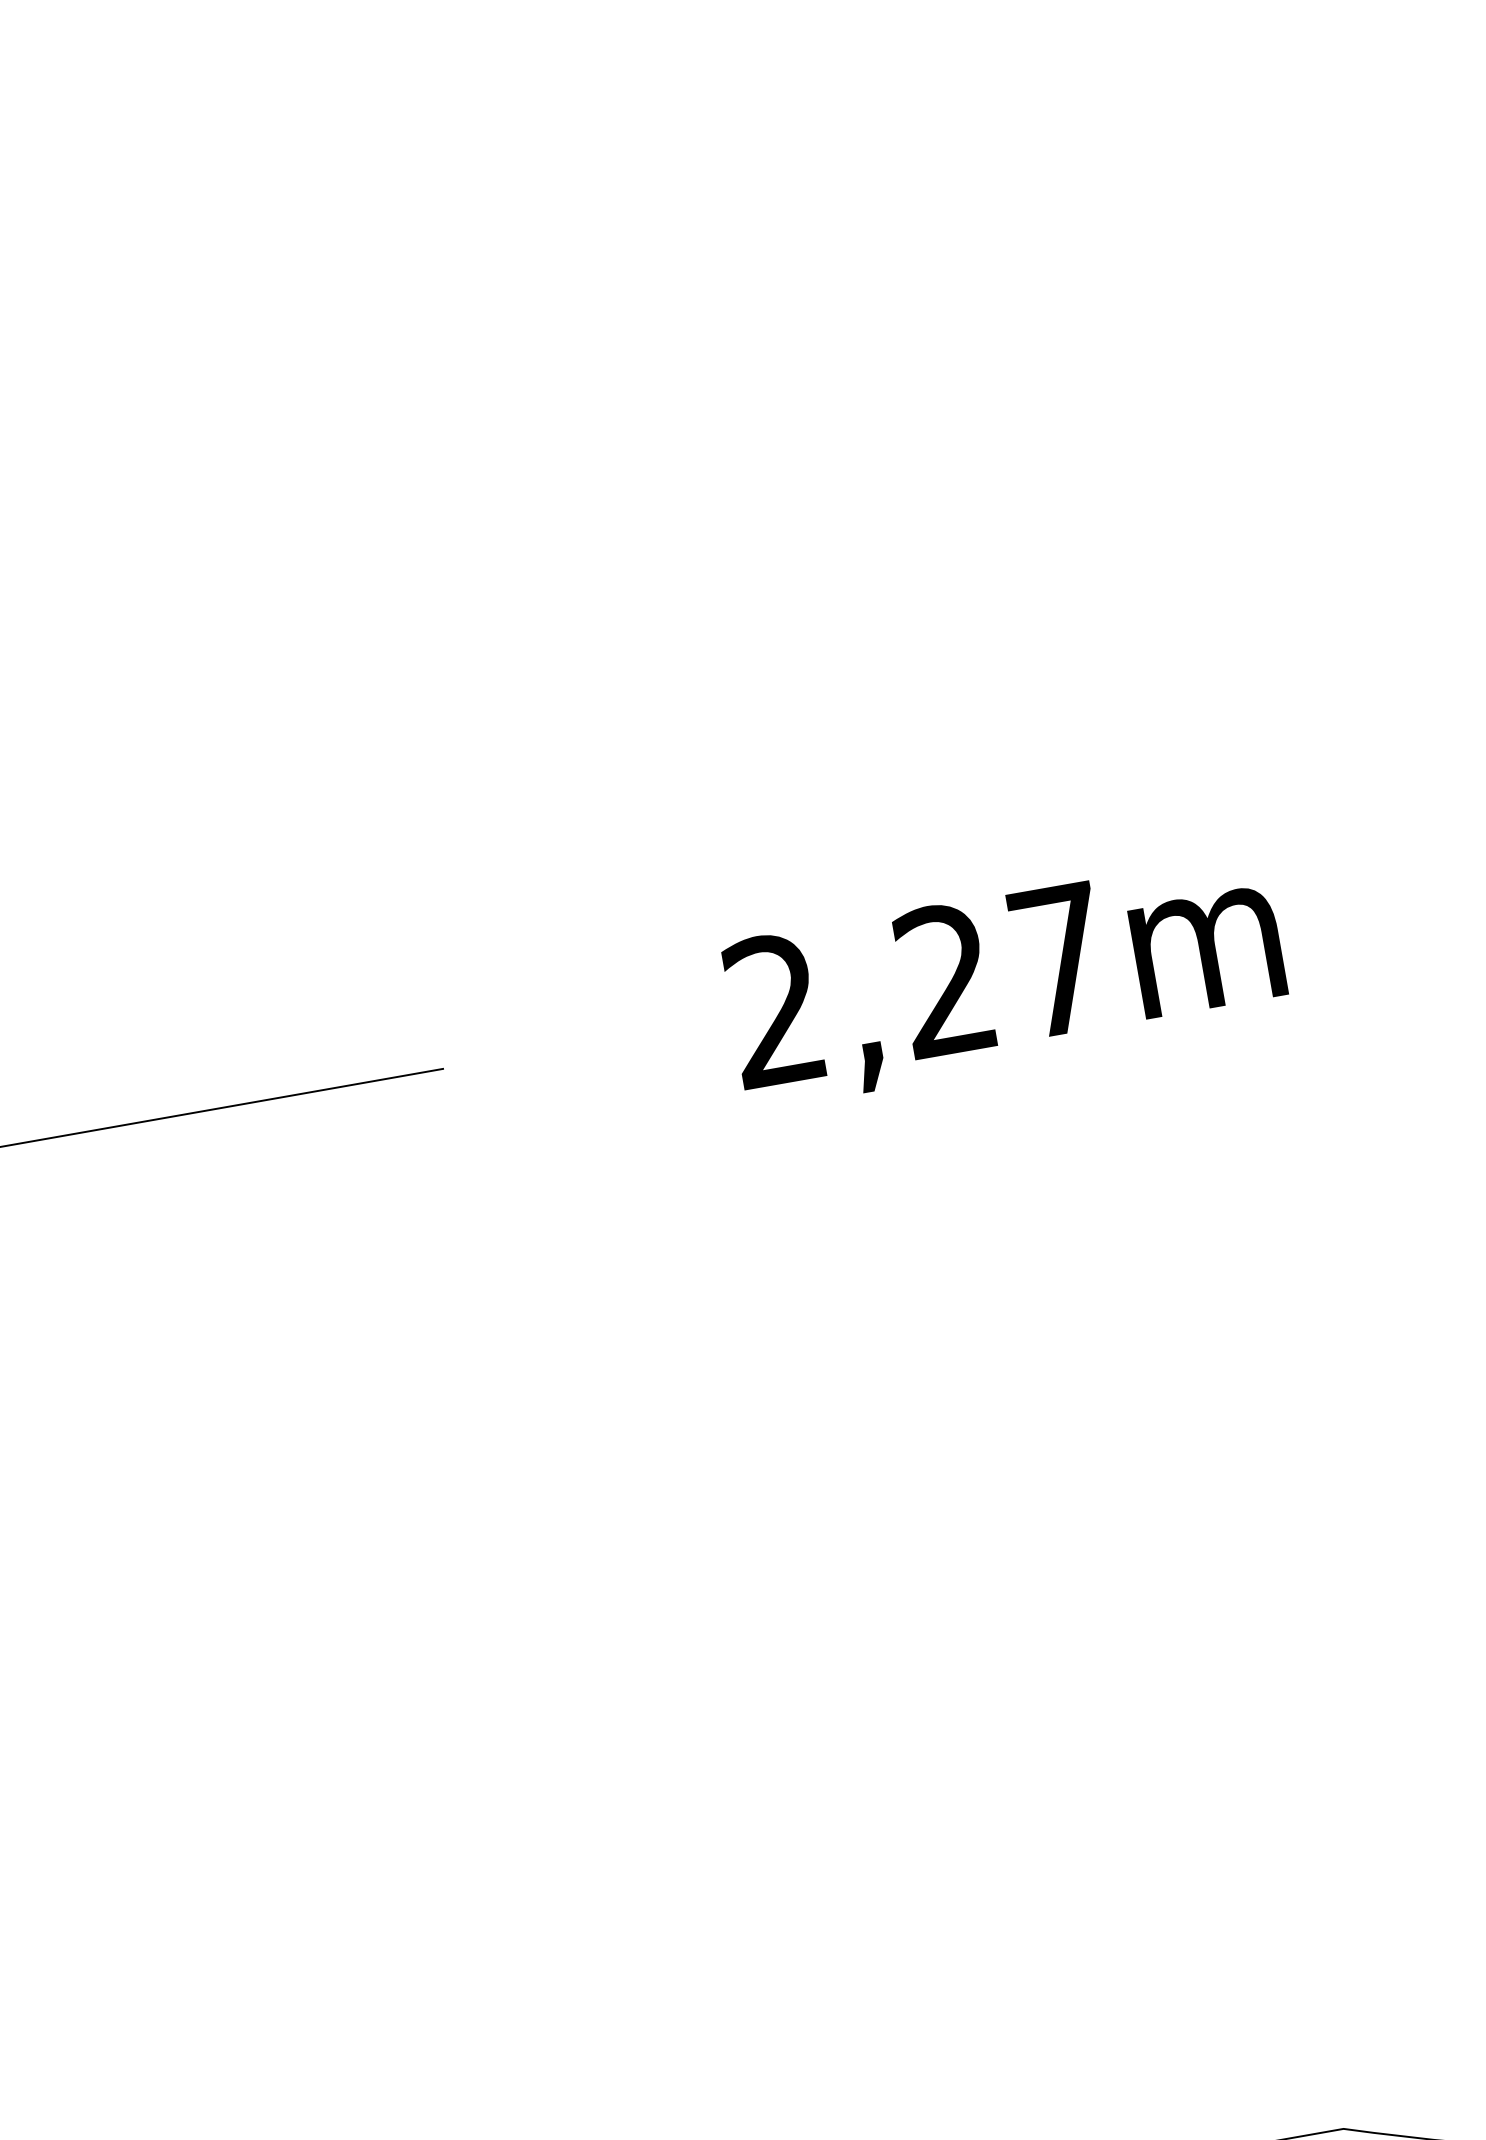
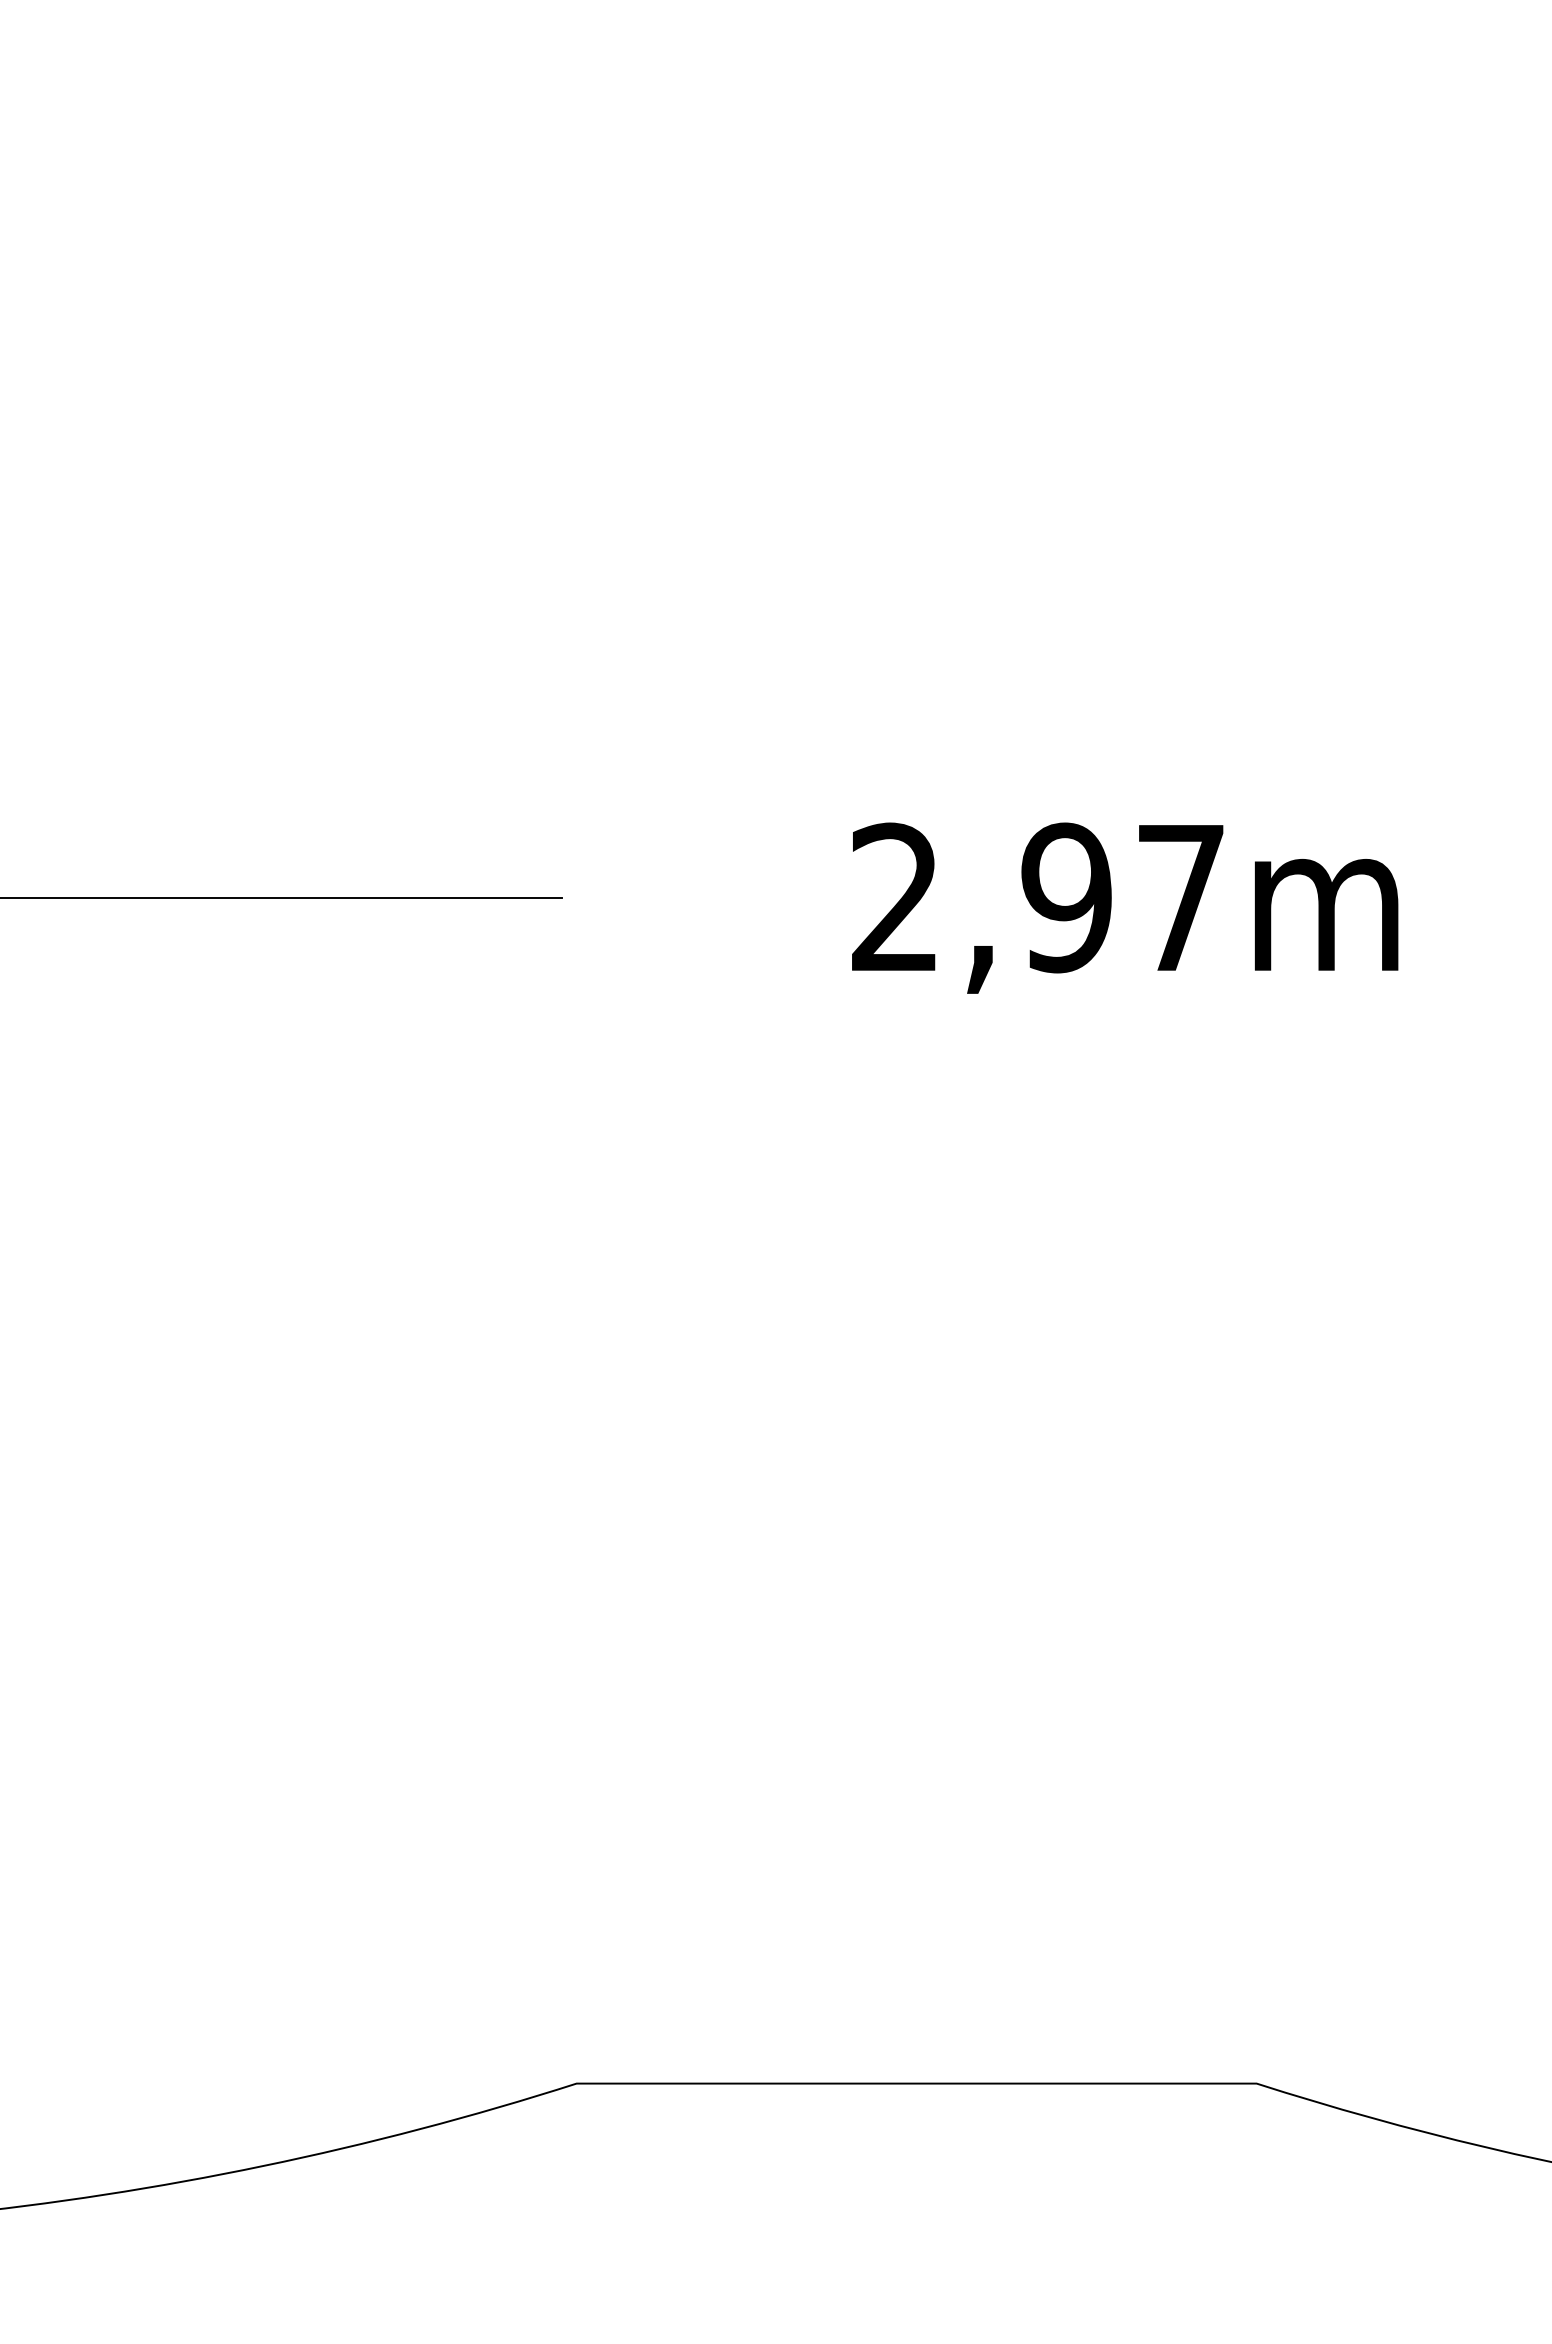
text: (945, 979) -> (1066, 897), 2,27m -> 2,97m

